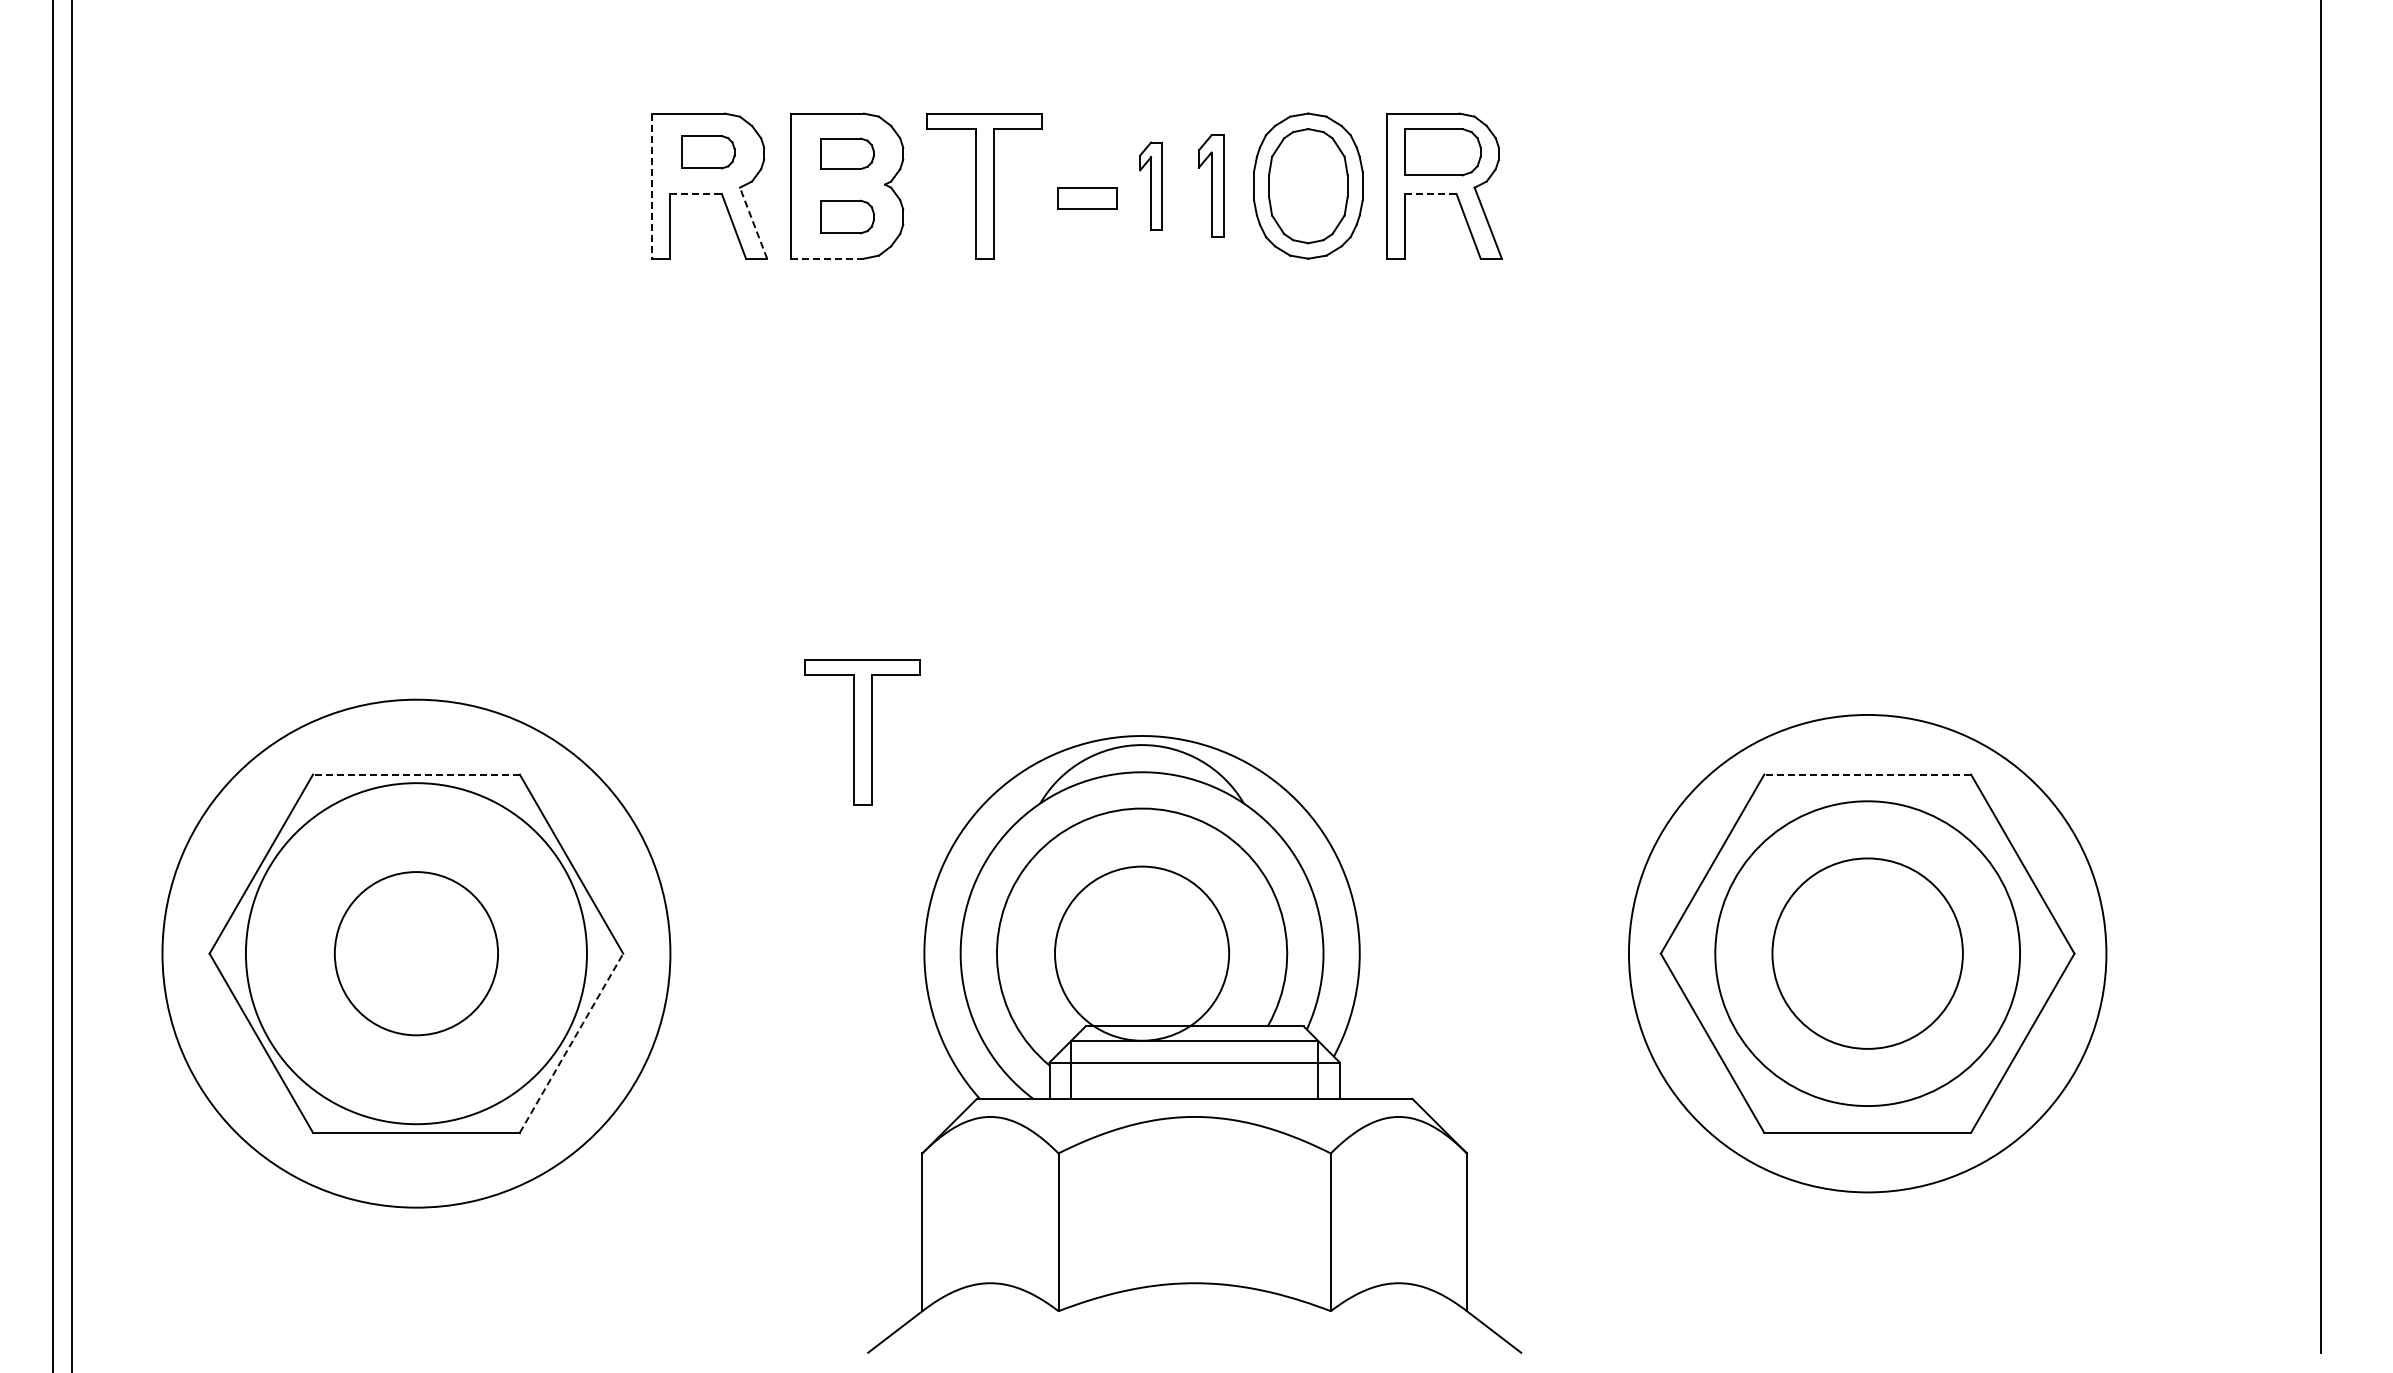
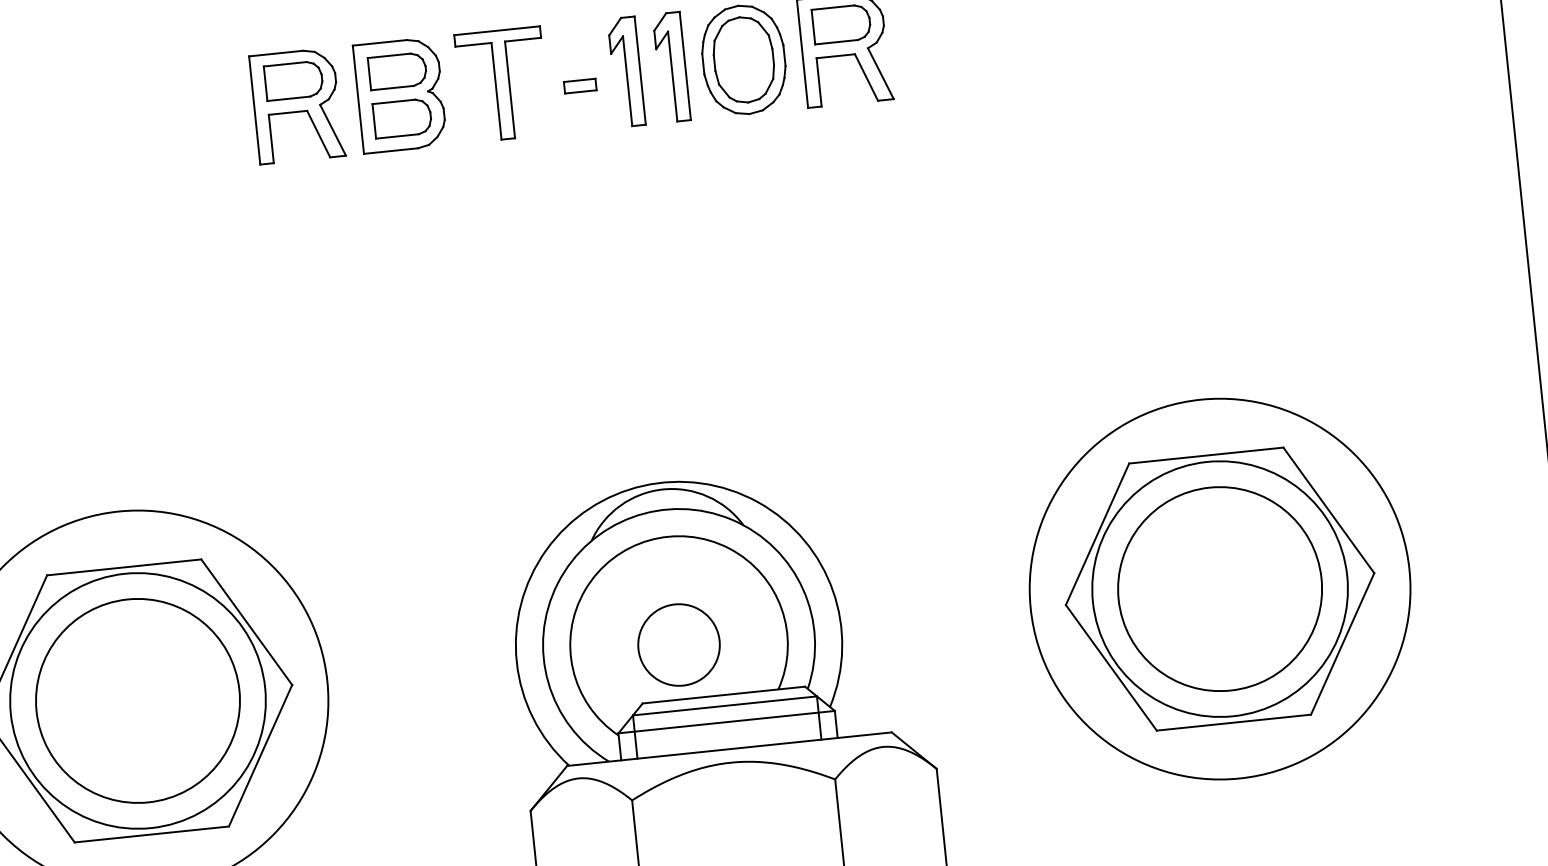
part: (707, 152) -> (293, 81), size x1.43
part: (847, 153) -> (397, 71), size x1.43
part: (1150, 185) -> (626, 71), size x1.67
part: (1211, 185) -> (671, 66), size x1.43
line: (652, 186) -> (254, 110), dashed -> solid
line: (696, 193) -> (288, 112), dashed -> solid
line: (1430, 193) -> (835, 55), dashed -> solid
part: (1087, 198) -> (580, 86), size x0.71
part: (847, 216) -> (402, 118), size x1.43
line: (753, 222) -> (332, 129), dashed -> solid
line: (827, 258) -> (390, 150), dashed -> solid
part: (862, 732) -> (453, 501), removed
line: (415, 774) -> (123, 567), dashed -> solid
line: (1867, 774) -> (1206, 455), dashed -> solid
circle: (416, 953) -> (138, 700), size x1.67
circle: (1141, 953) -> (678, 644), size x0.62
circle: (1867, 953) -> (1219, 588), size x0.71
circle: (1867, 953) -> (1219, 588), size x1.43
circle: (1867, 953) -> (1219, 588), size x1.67
line: (571, 1042) -> (260, 755), dashed -> solid

